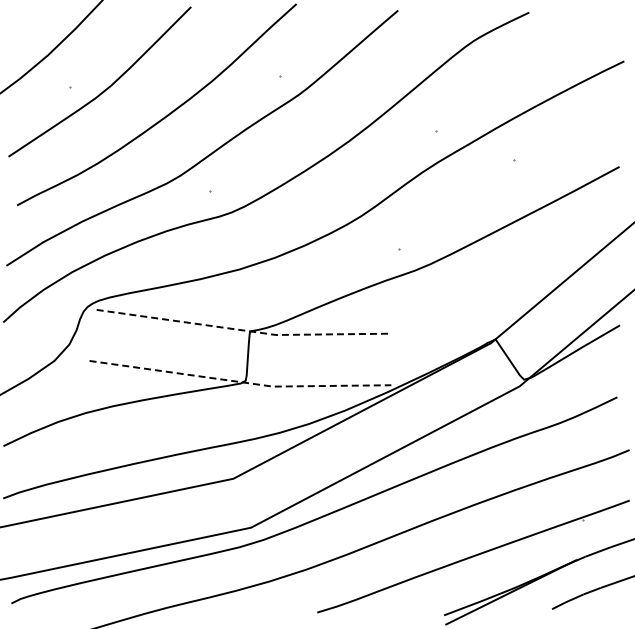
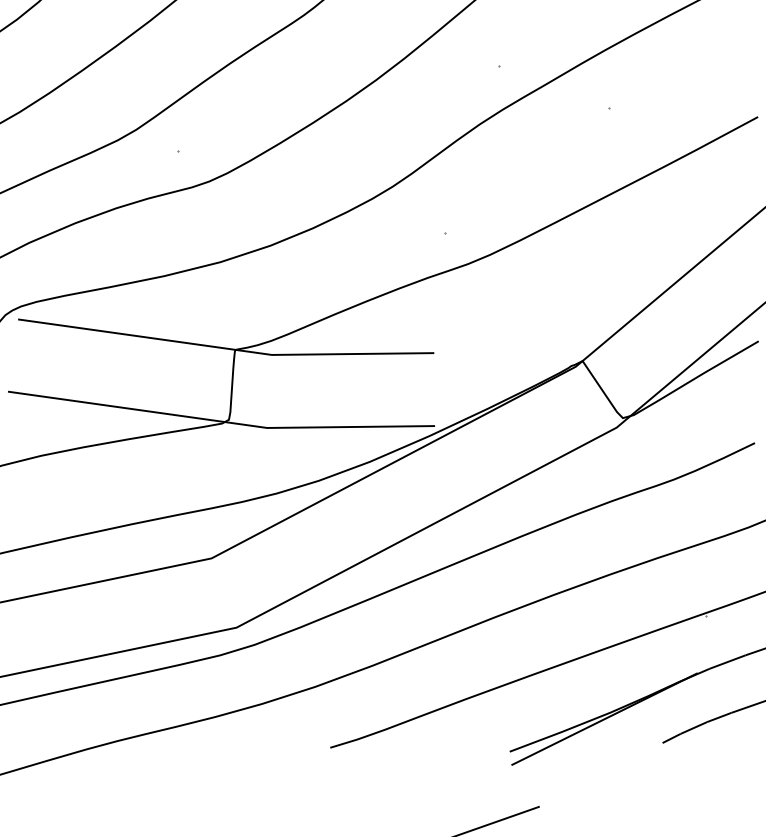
line: (243, 330) -> (225, 348), dashed -> solid
line: (240, 382) -> (221, 422), dashed -> solid

